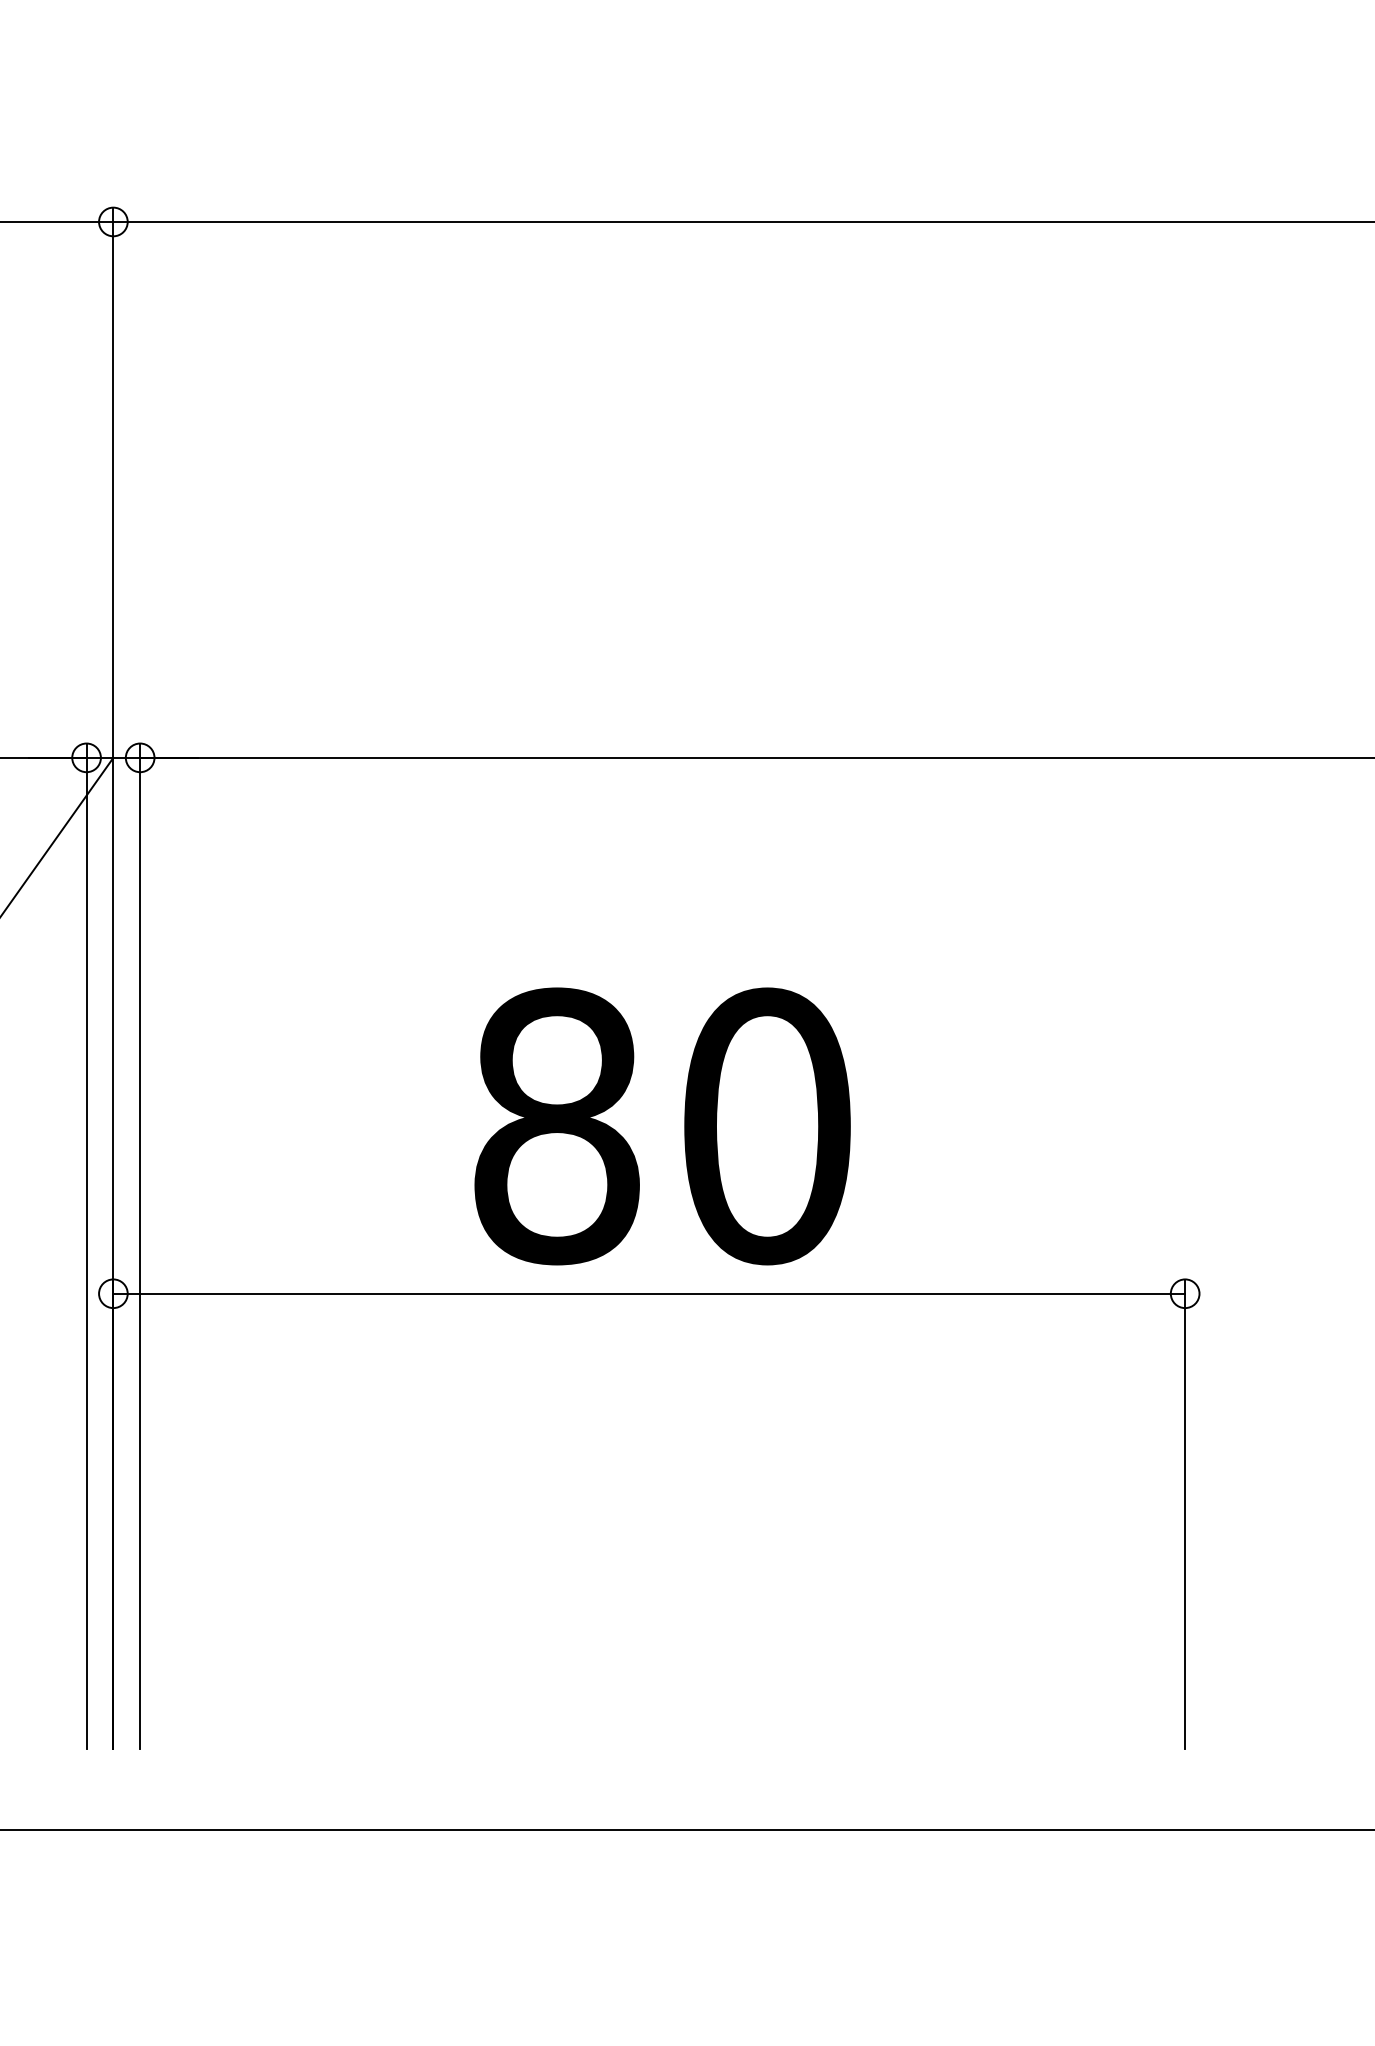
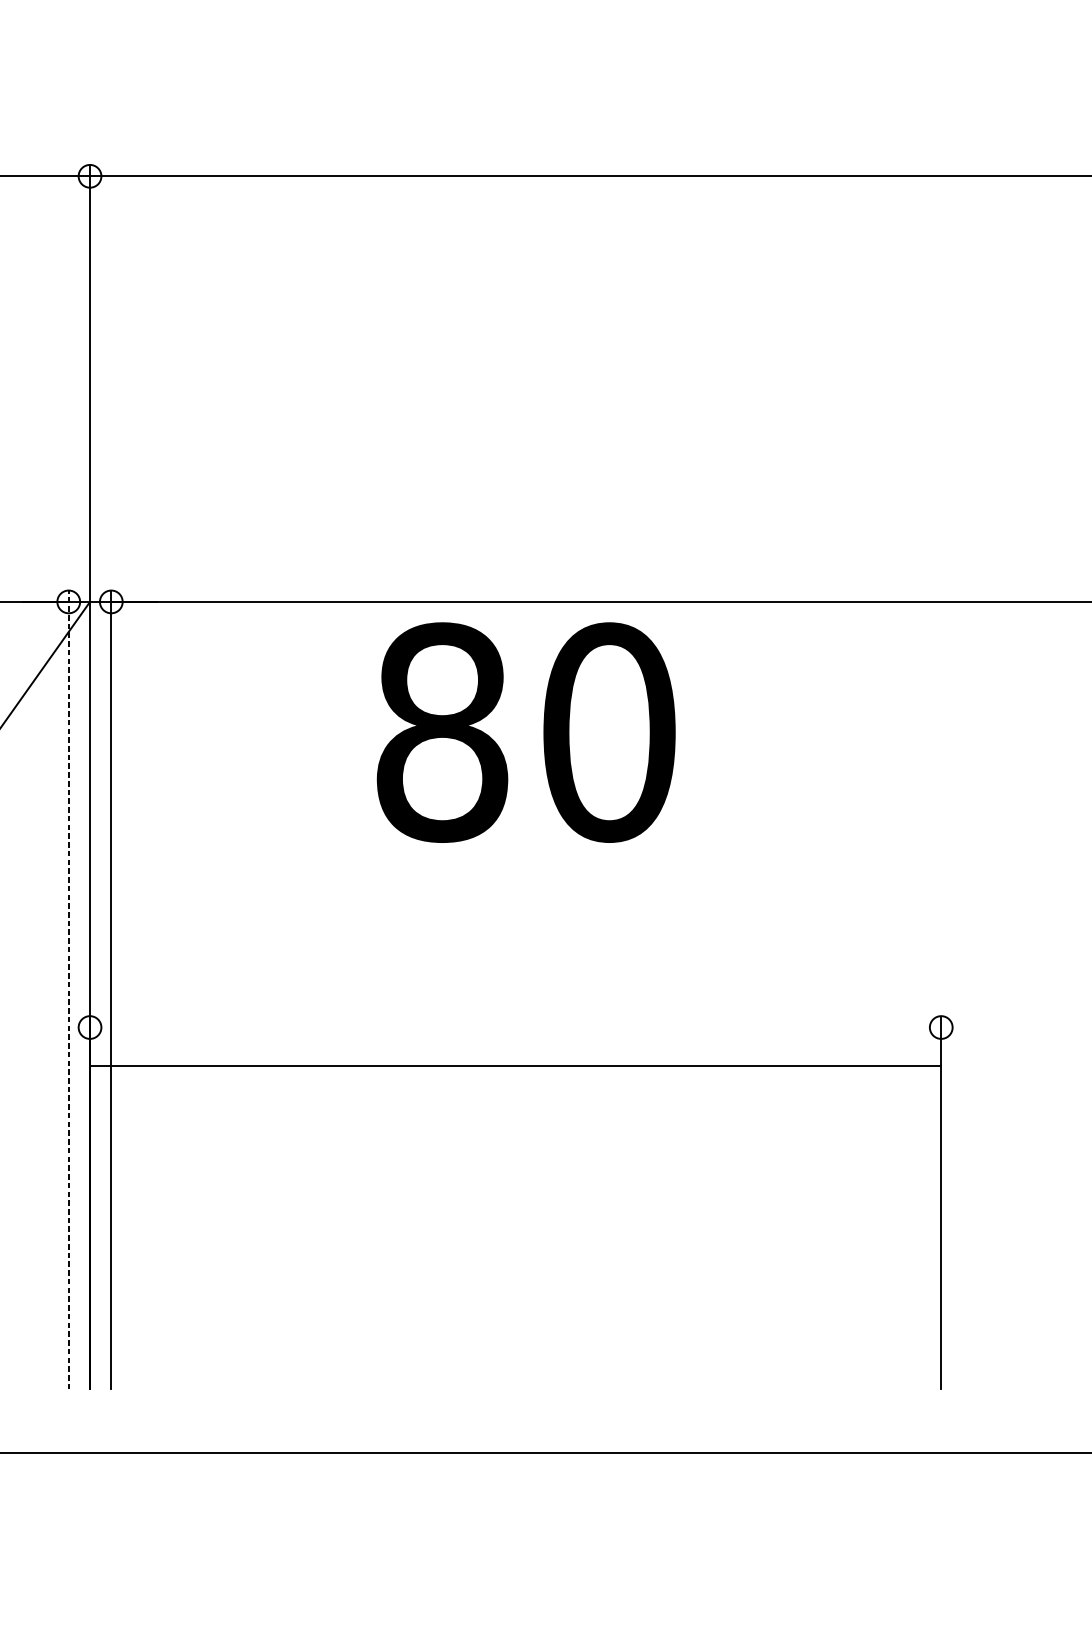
text: (662, 1126) -> (526, 732), moved
line: (86, 1246) -> (68, 990), solid -> dashed
line: (649, 1293) -> (515, 1065), moved

